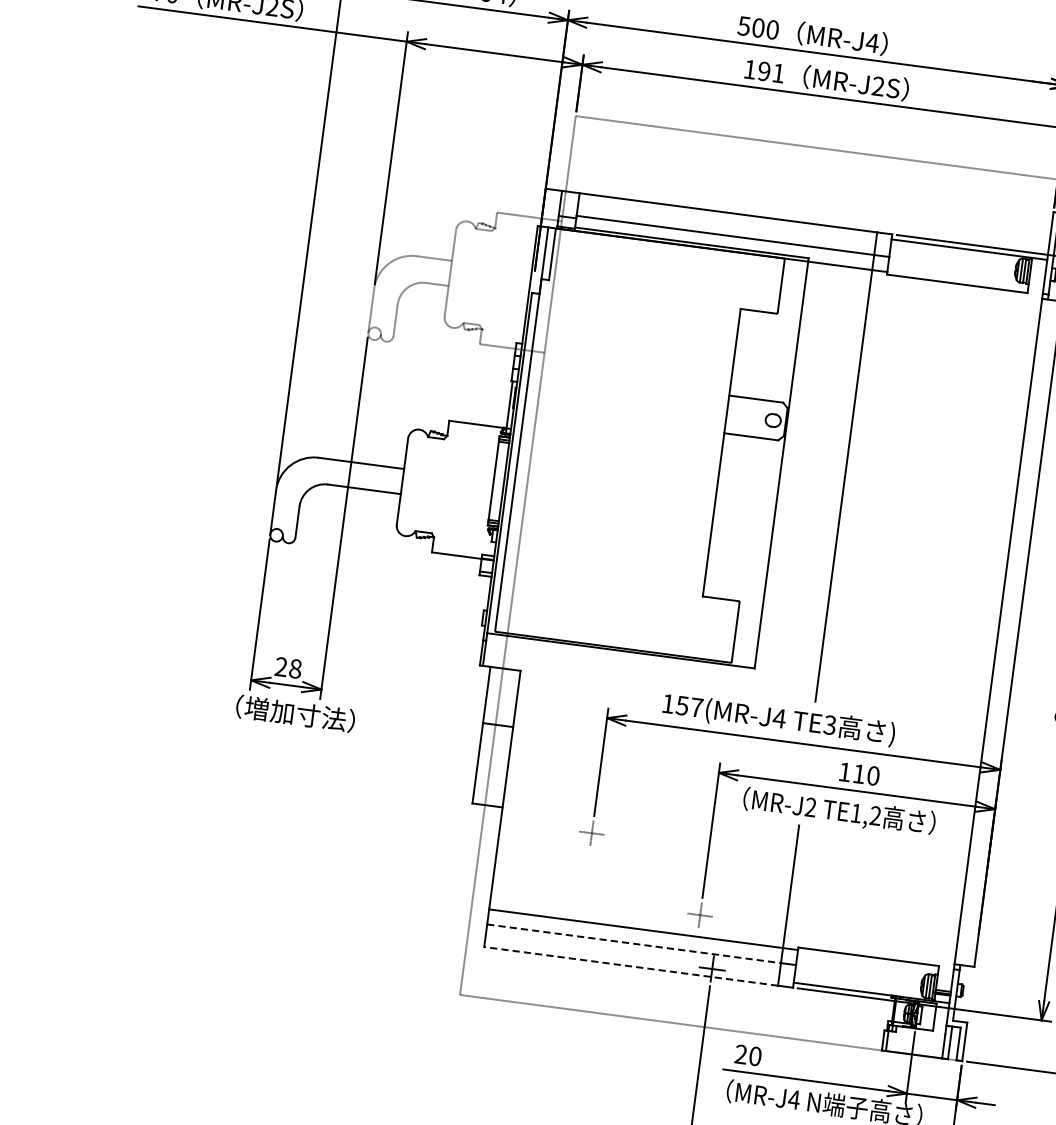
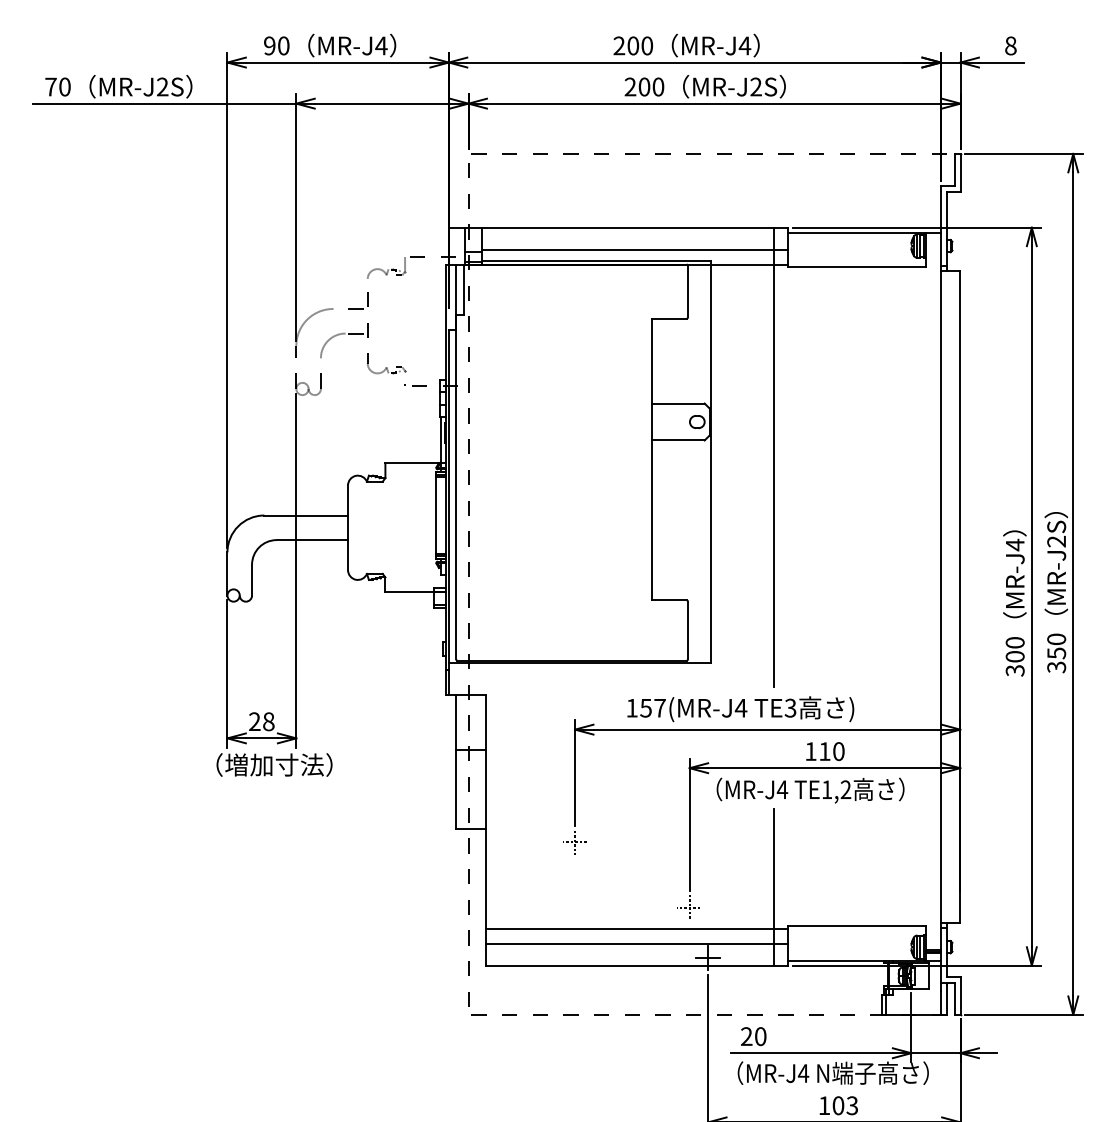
text: (744, 25) -> (619, 45), 500 -> 200
text: (764, 70) -> (644, 86), 191 -> 200
text: (810, 807) -> (782, 789), MR-J2 -> MR-J4
line: (633, 943) -> (629, 943), dashed -> solid
line: (630, 966) -> (629, 965), dashed -> solid

